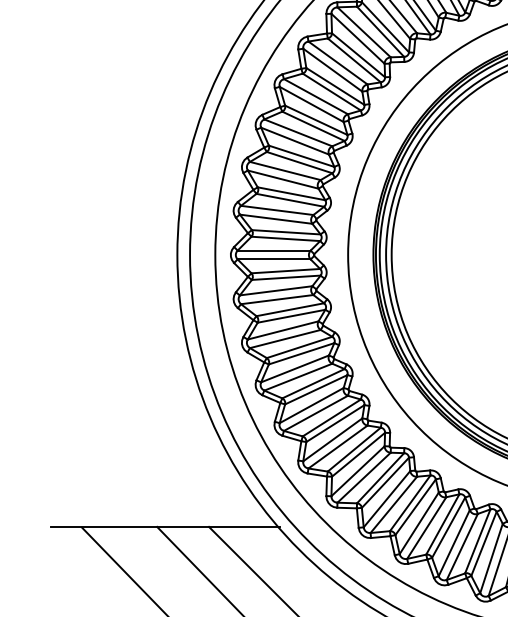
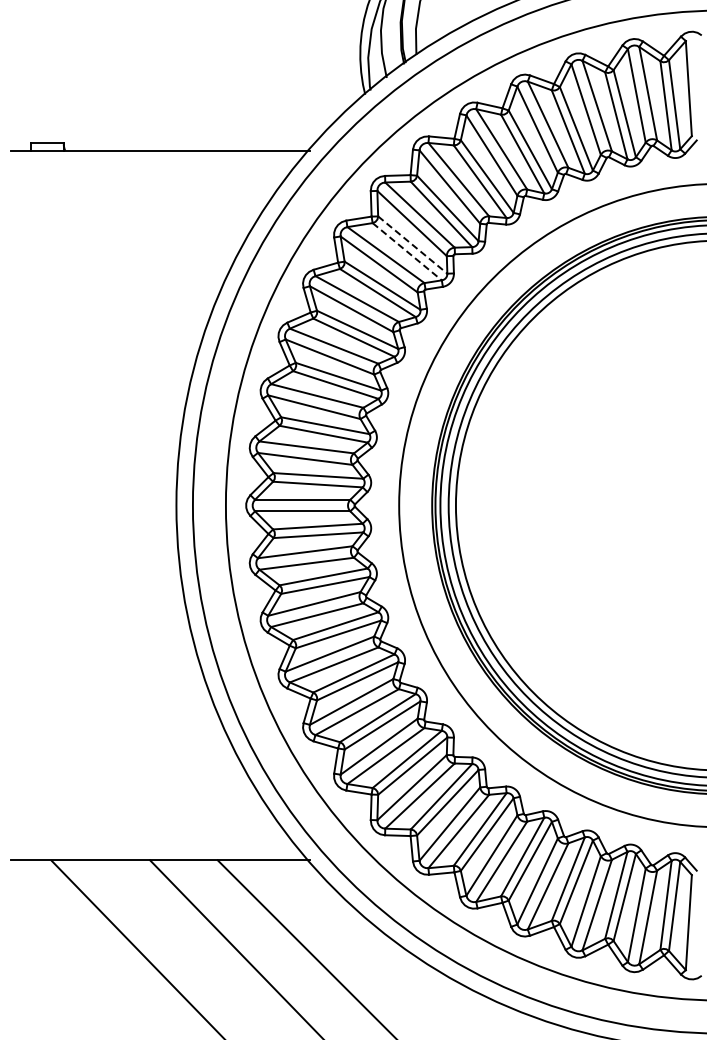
line: (358, 55) -> (412, 245), solid -> dashed
line: (354, 60) -> (407, 251), solid -> dashed

